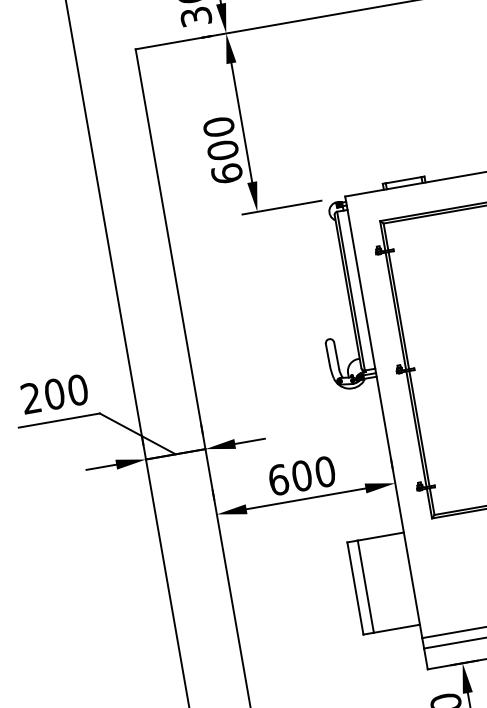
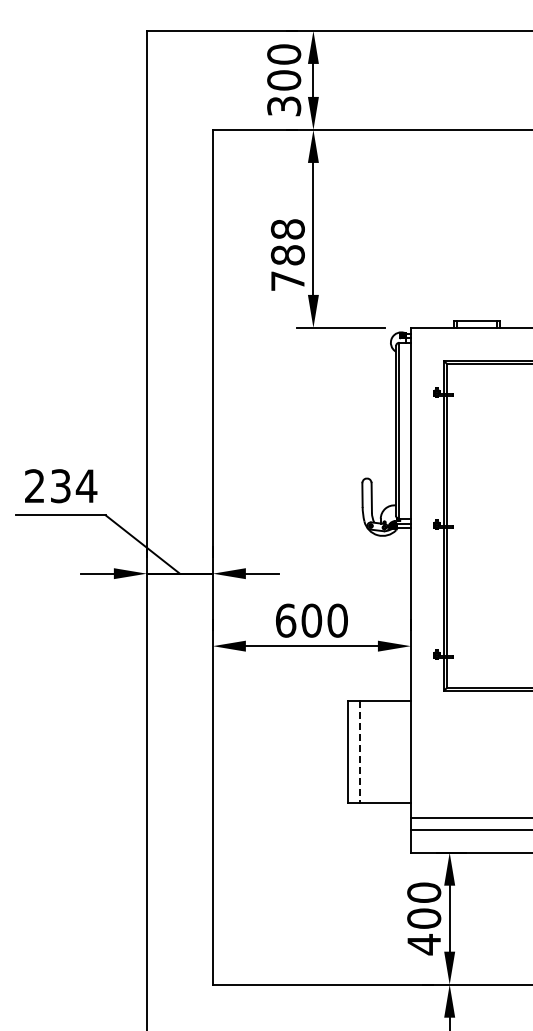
text: (222, 150) -> (287, 255), 600 -> 788
text: (66, 392) -> (73, 486), 200 -> 234
line: (365, 587) -> (359, 752), solid -> dashed

